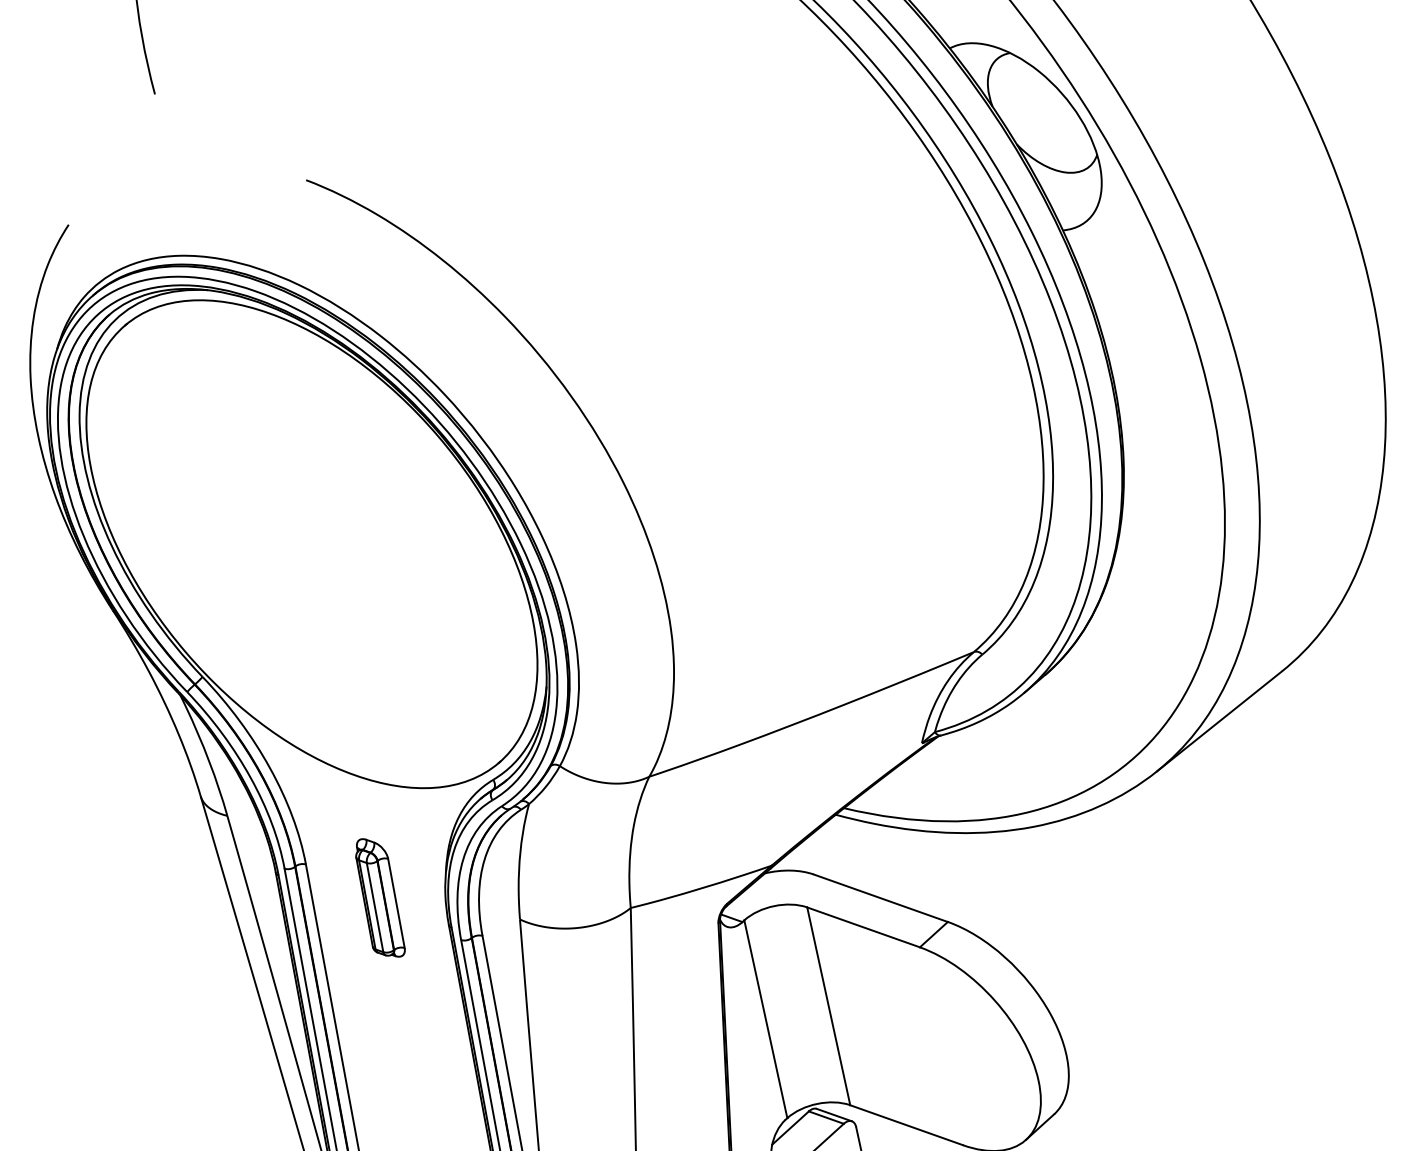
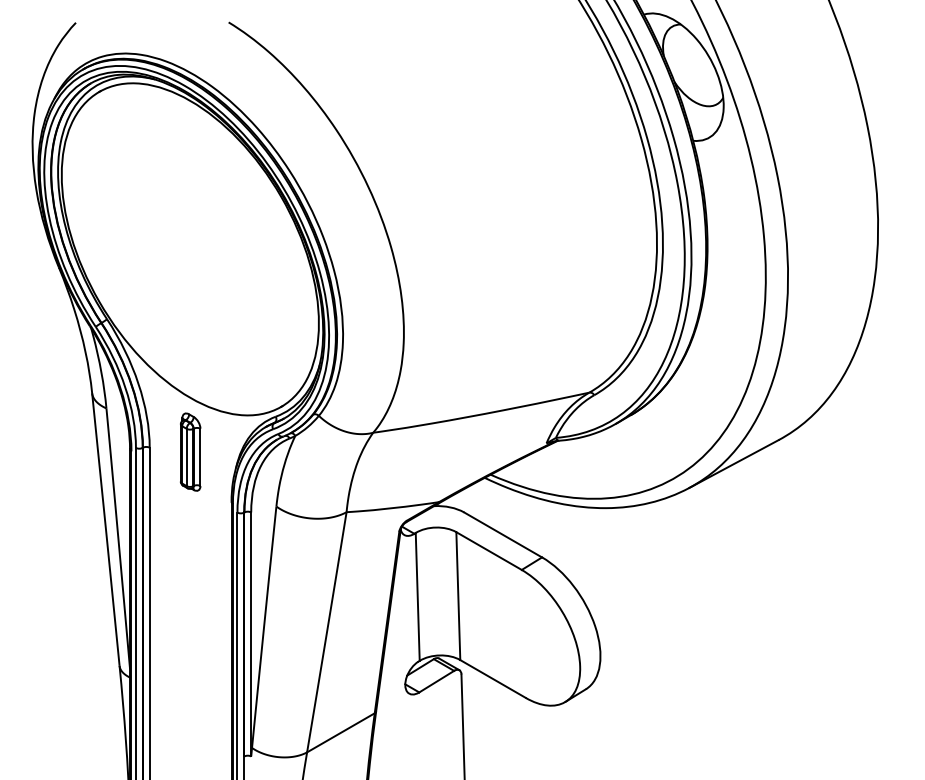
part: (379, 897) -> (190, 451), moved

